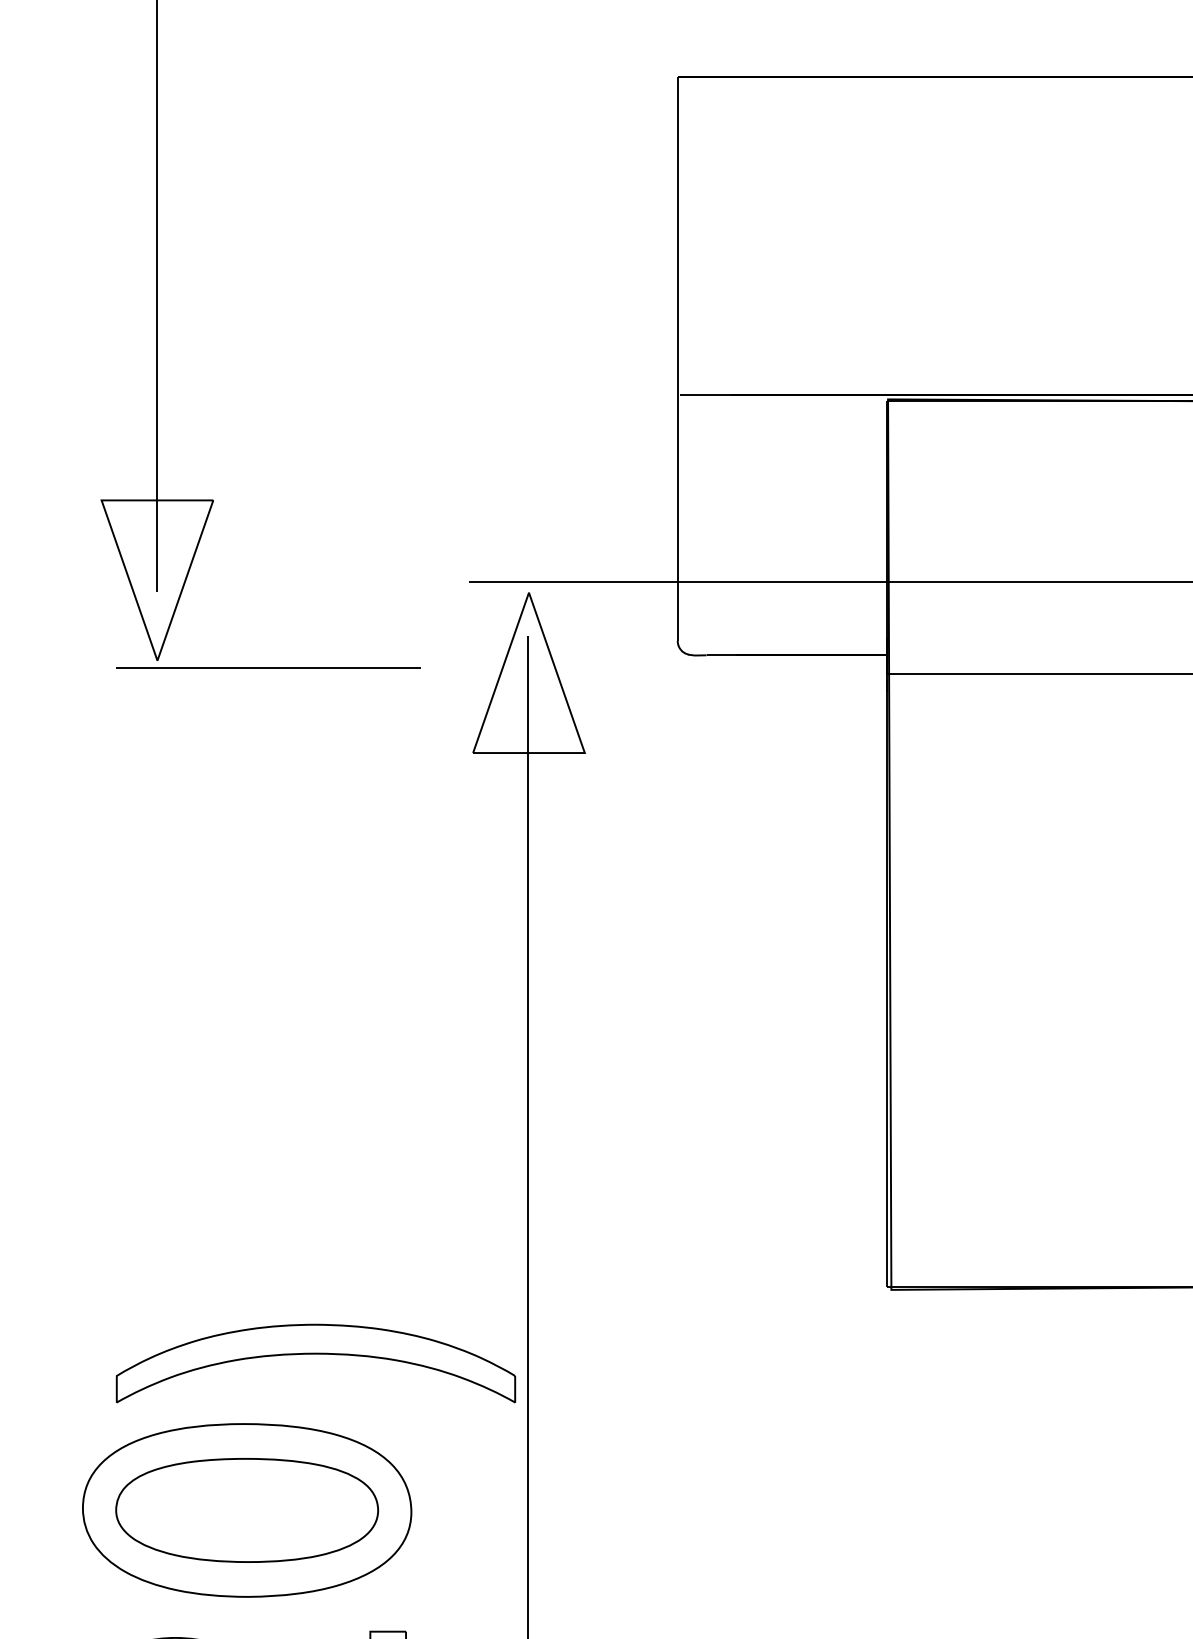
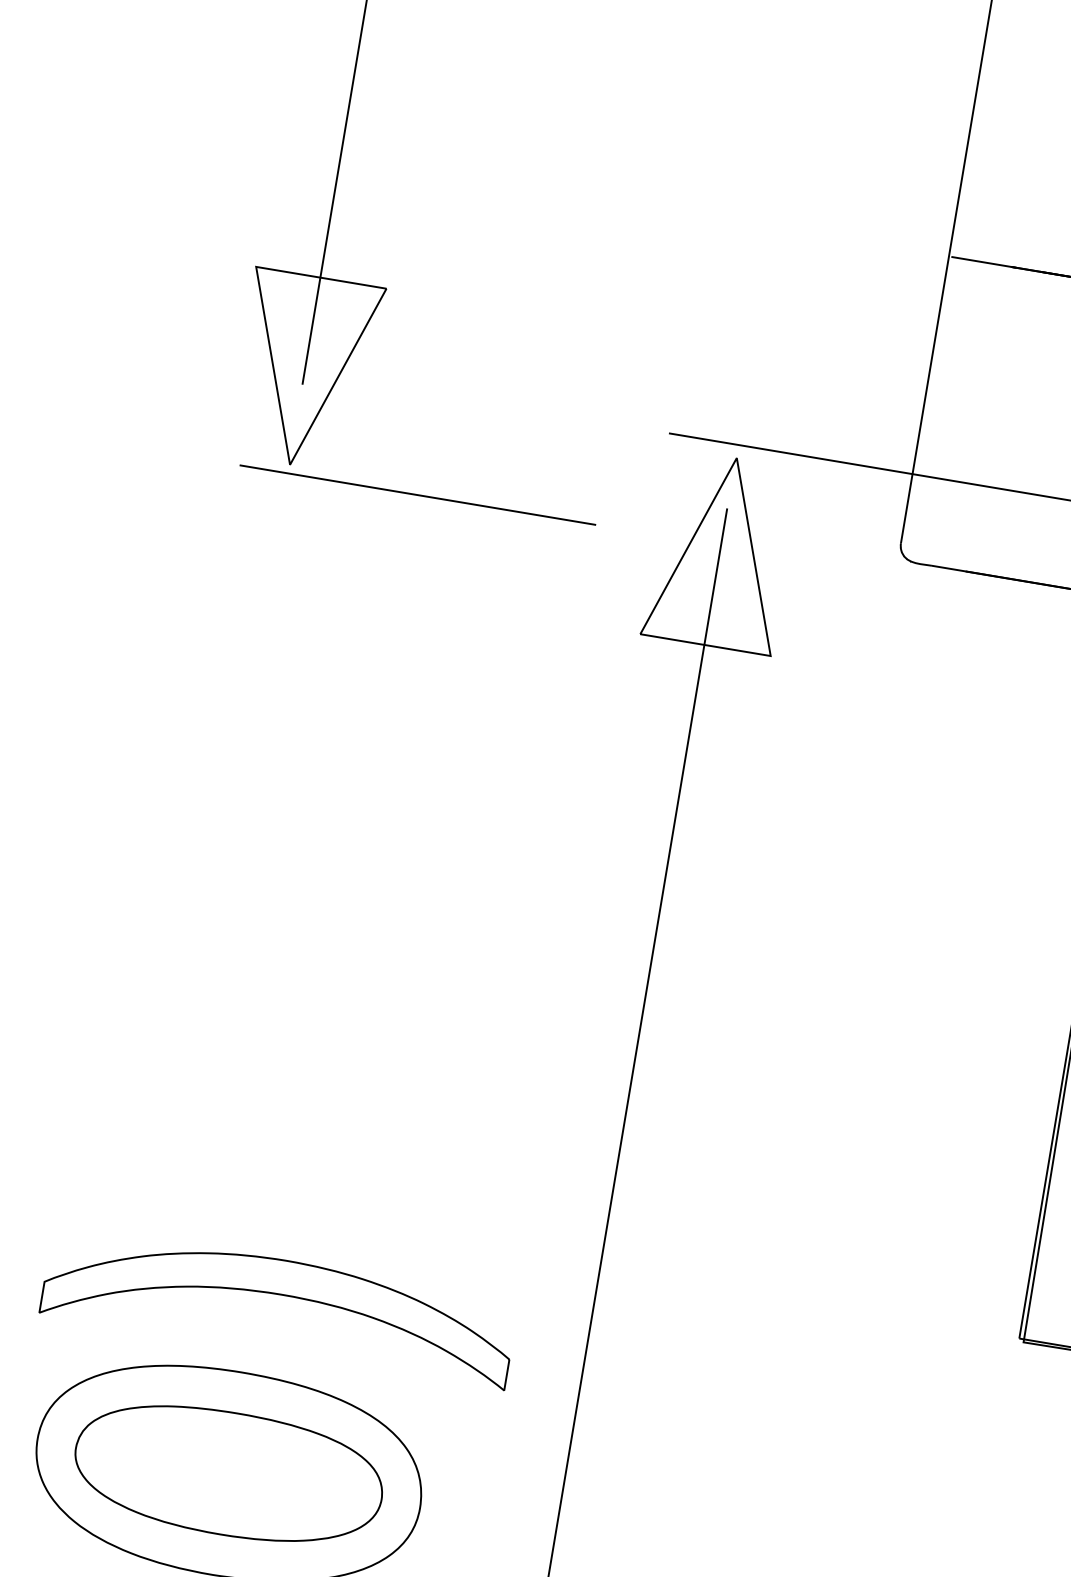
part: (315, 1354) -> (280, 1295), moved

